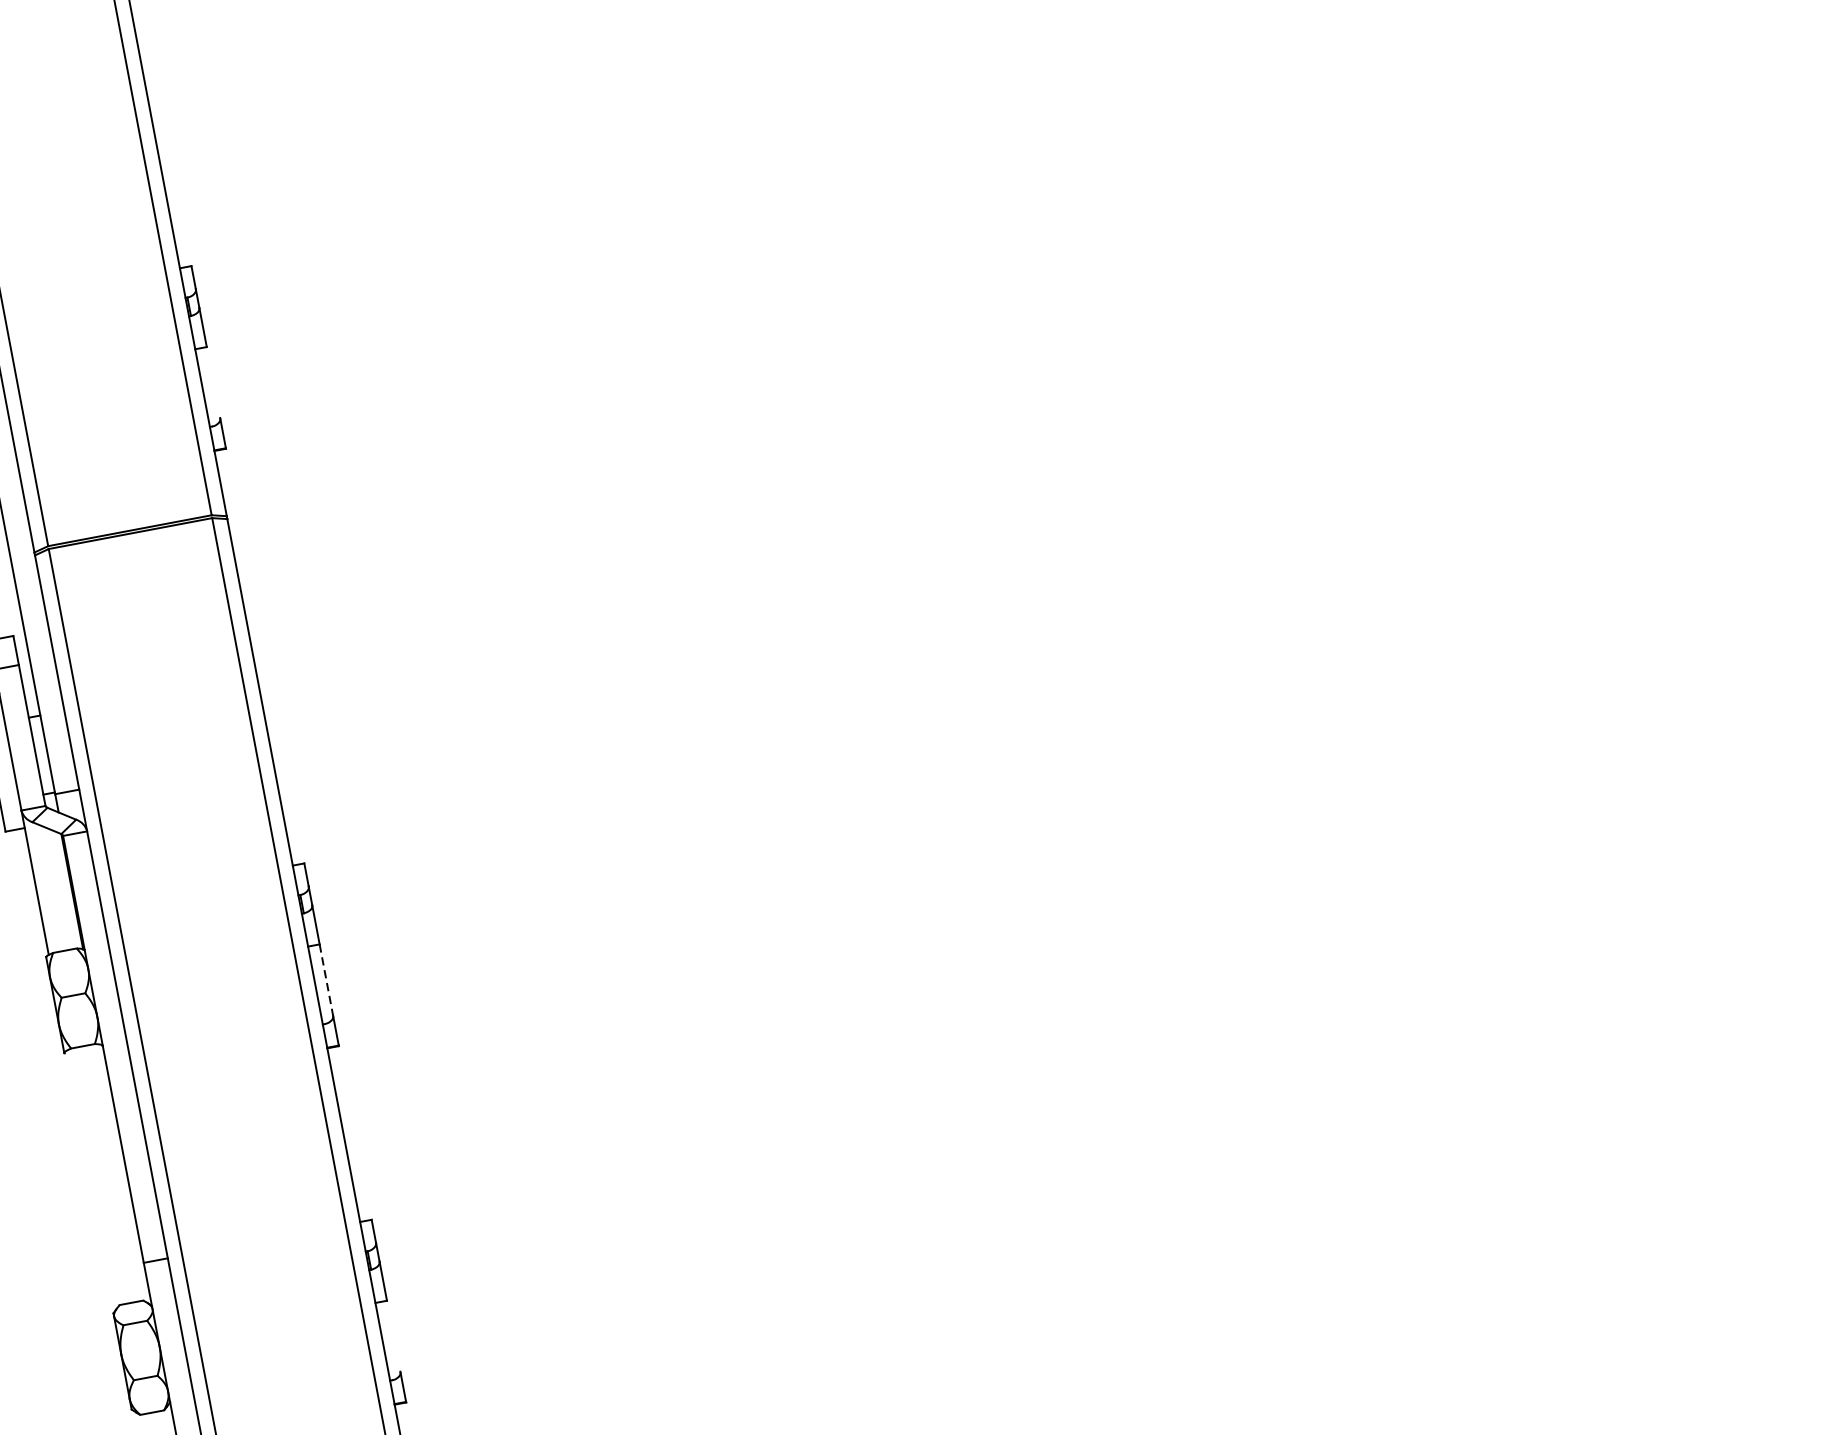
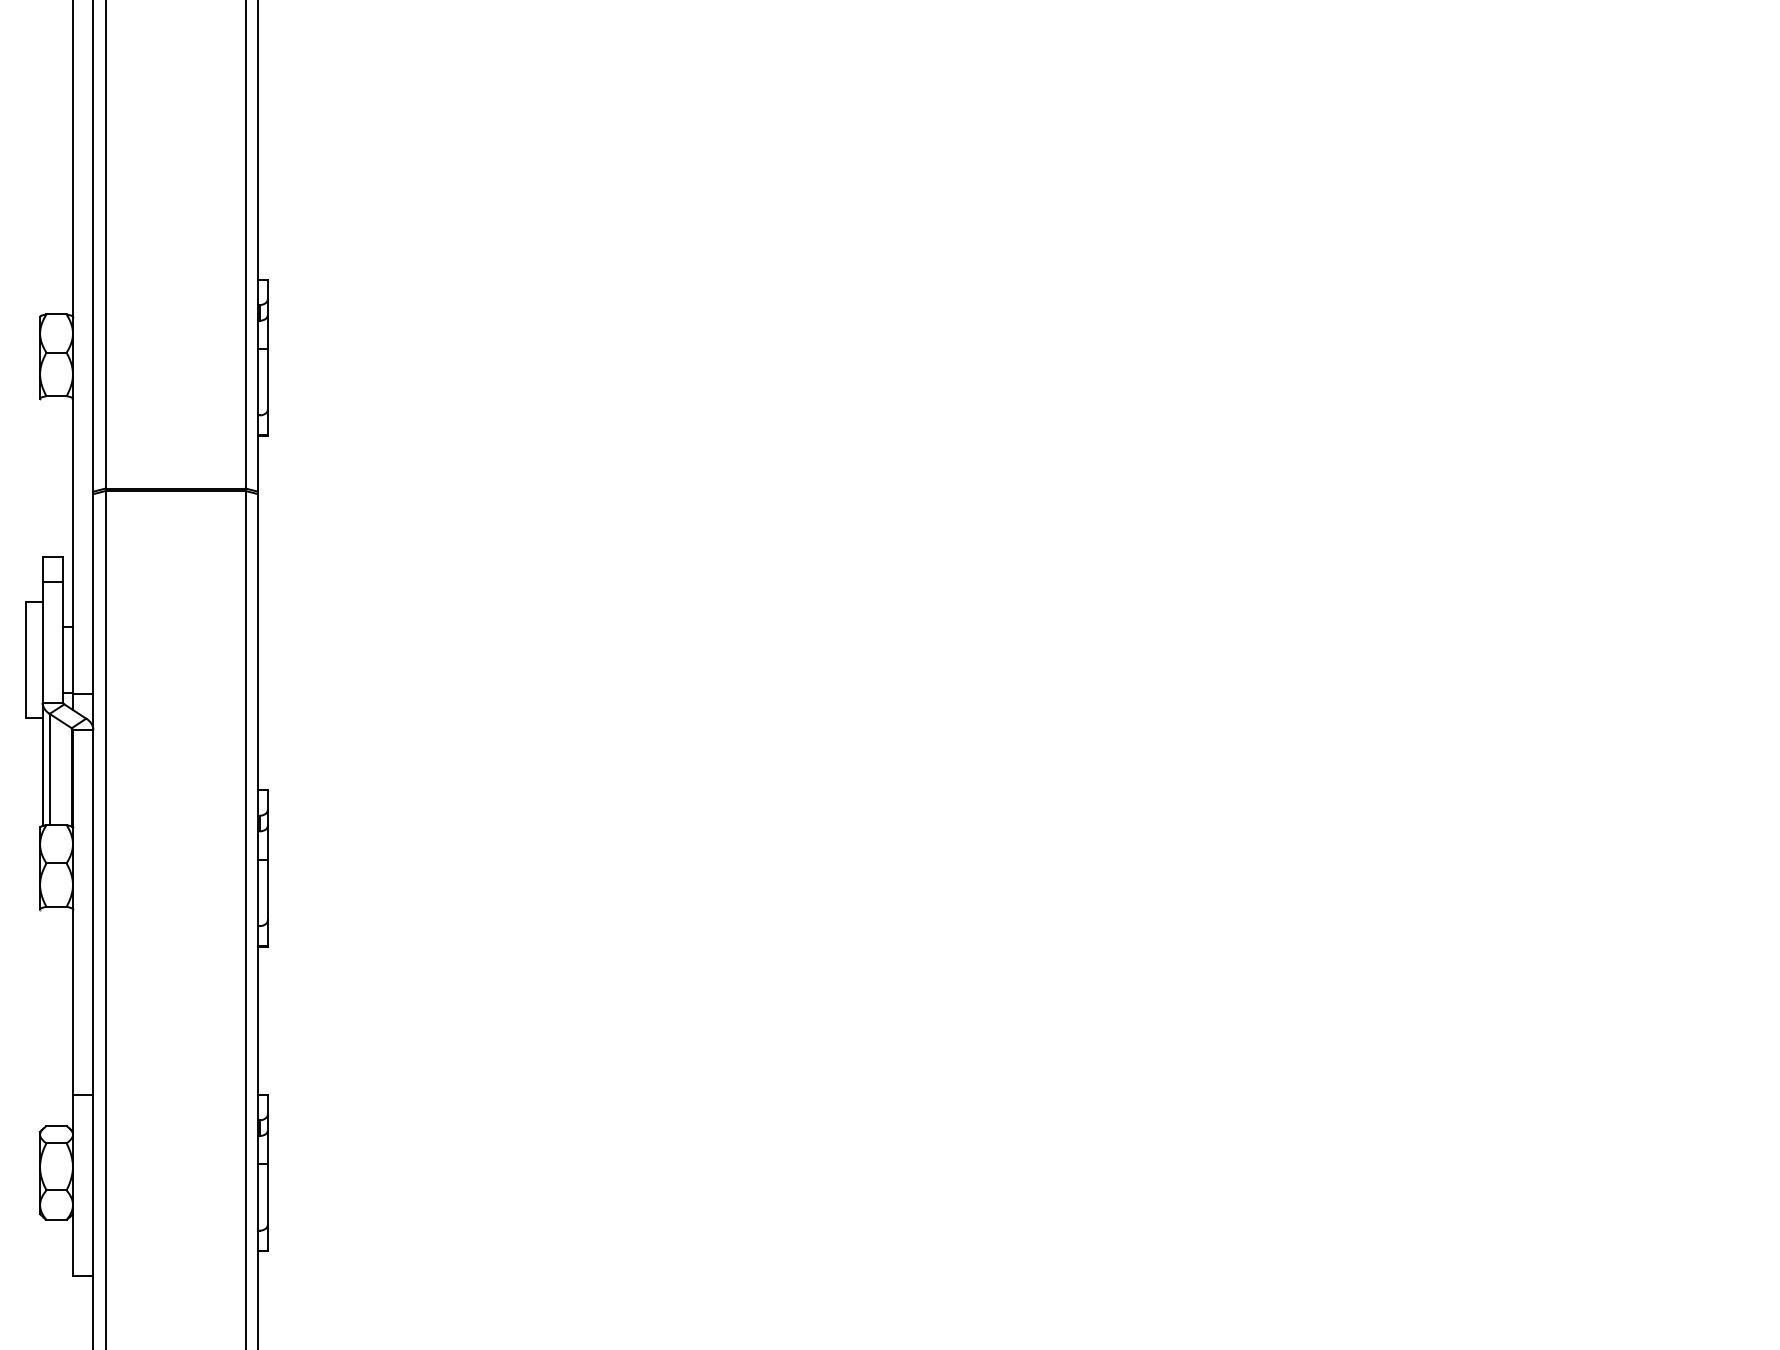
line: (213, 381) -> (267, 378), added
line: (44, 887) -> (49, 769), added
line: (326, 980) -> (267, 890), dashed -> solid
line: (393, 1336) -> (267, 1194), added

